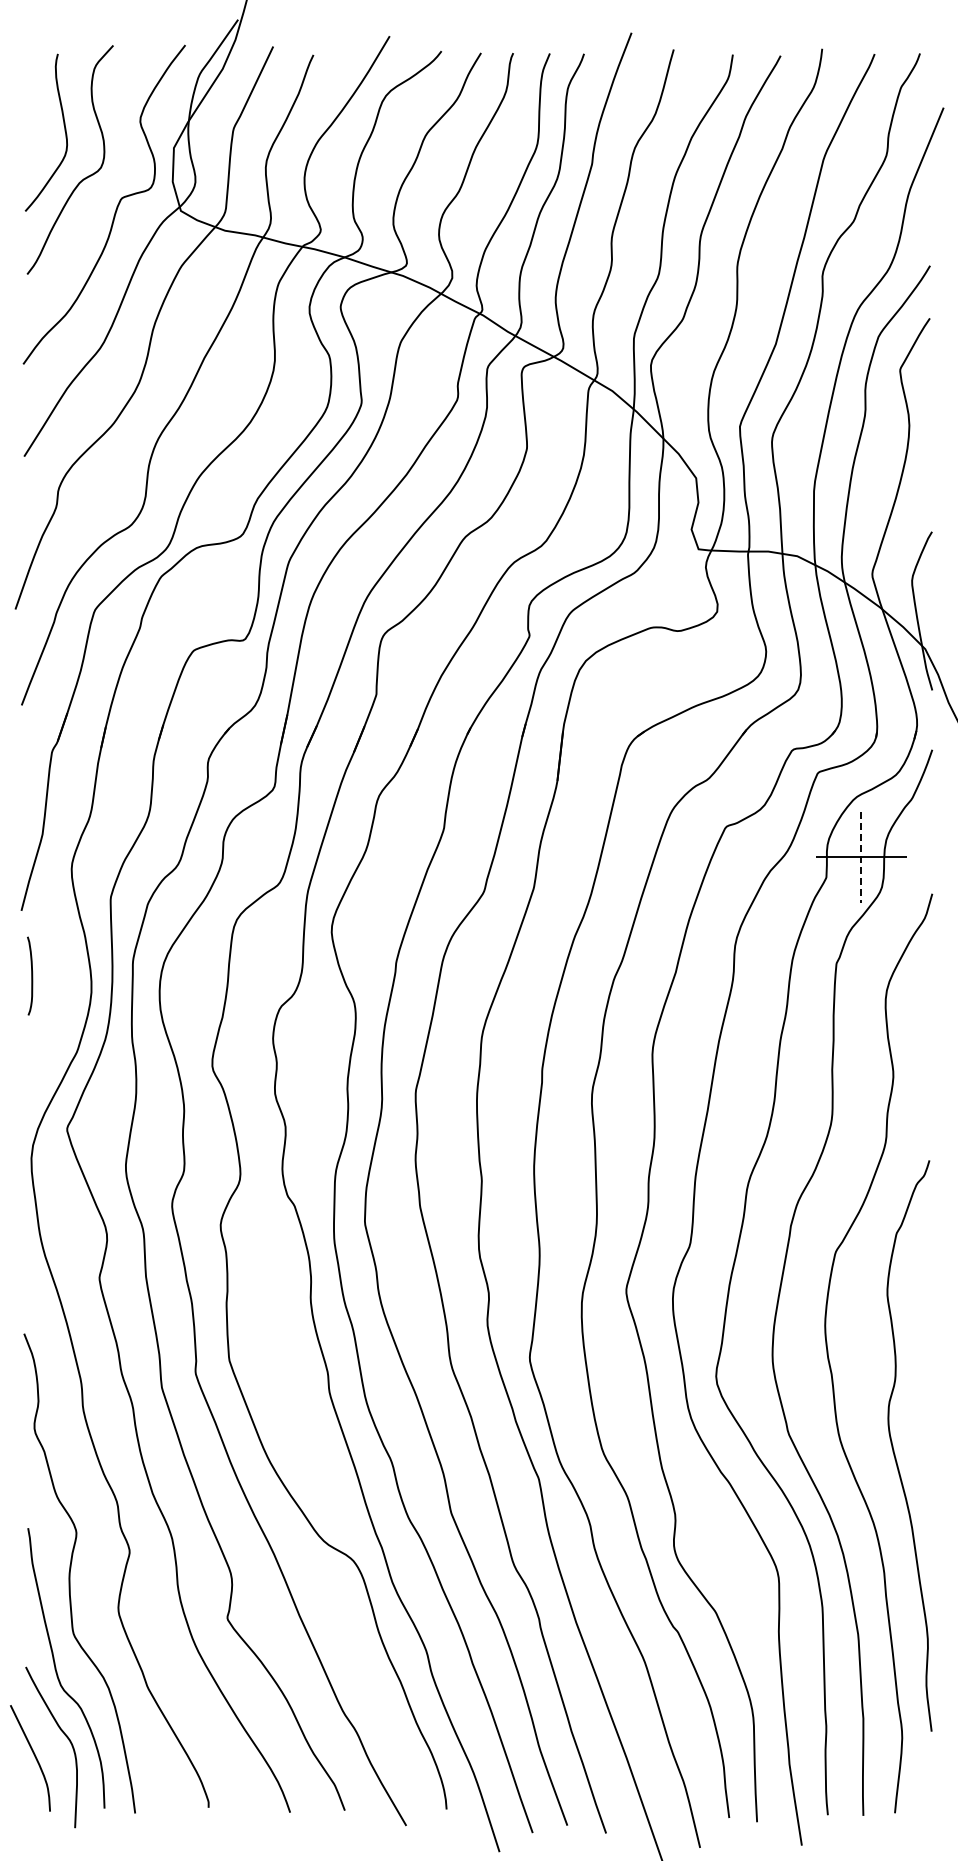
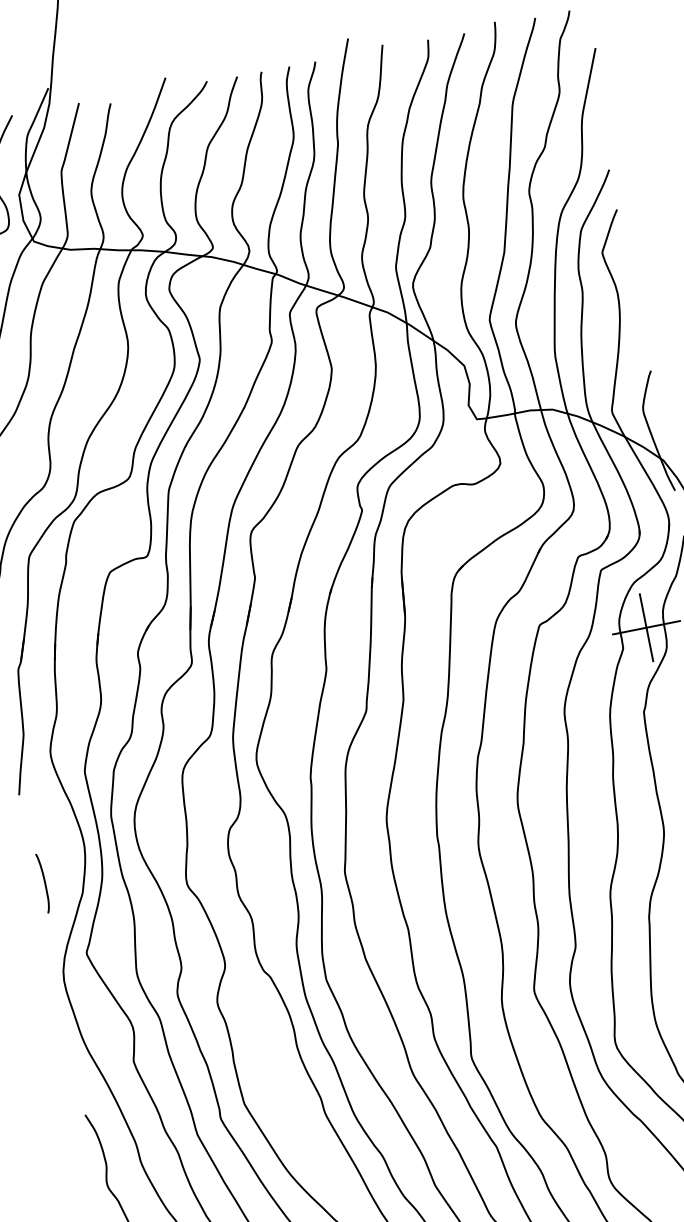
line: (861, 857) -> (646, 627), dashed -> solid
curve: (31, 975) -> (44, 882), moved

